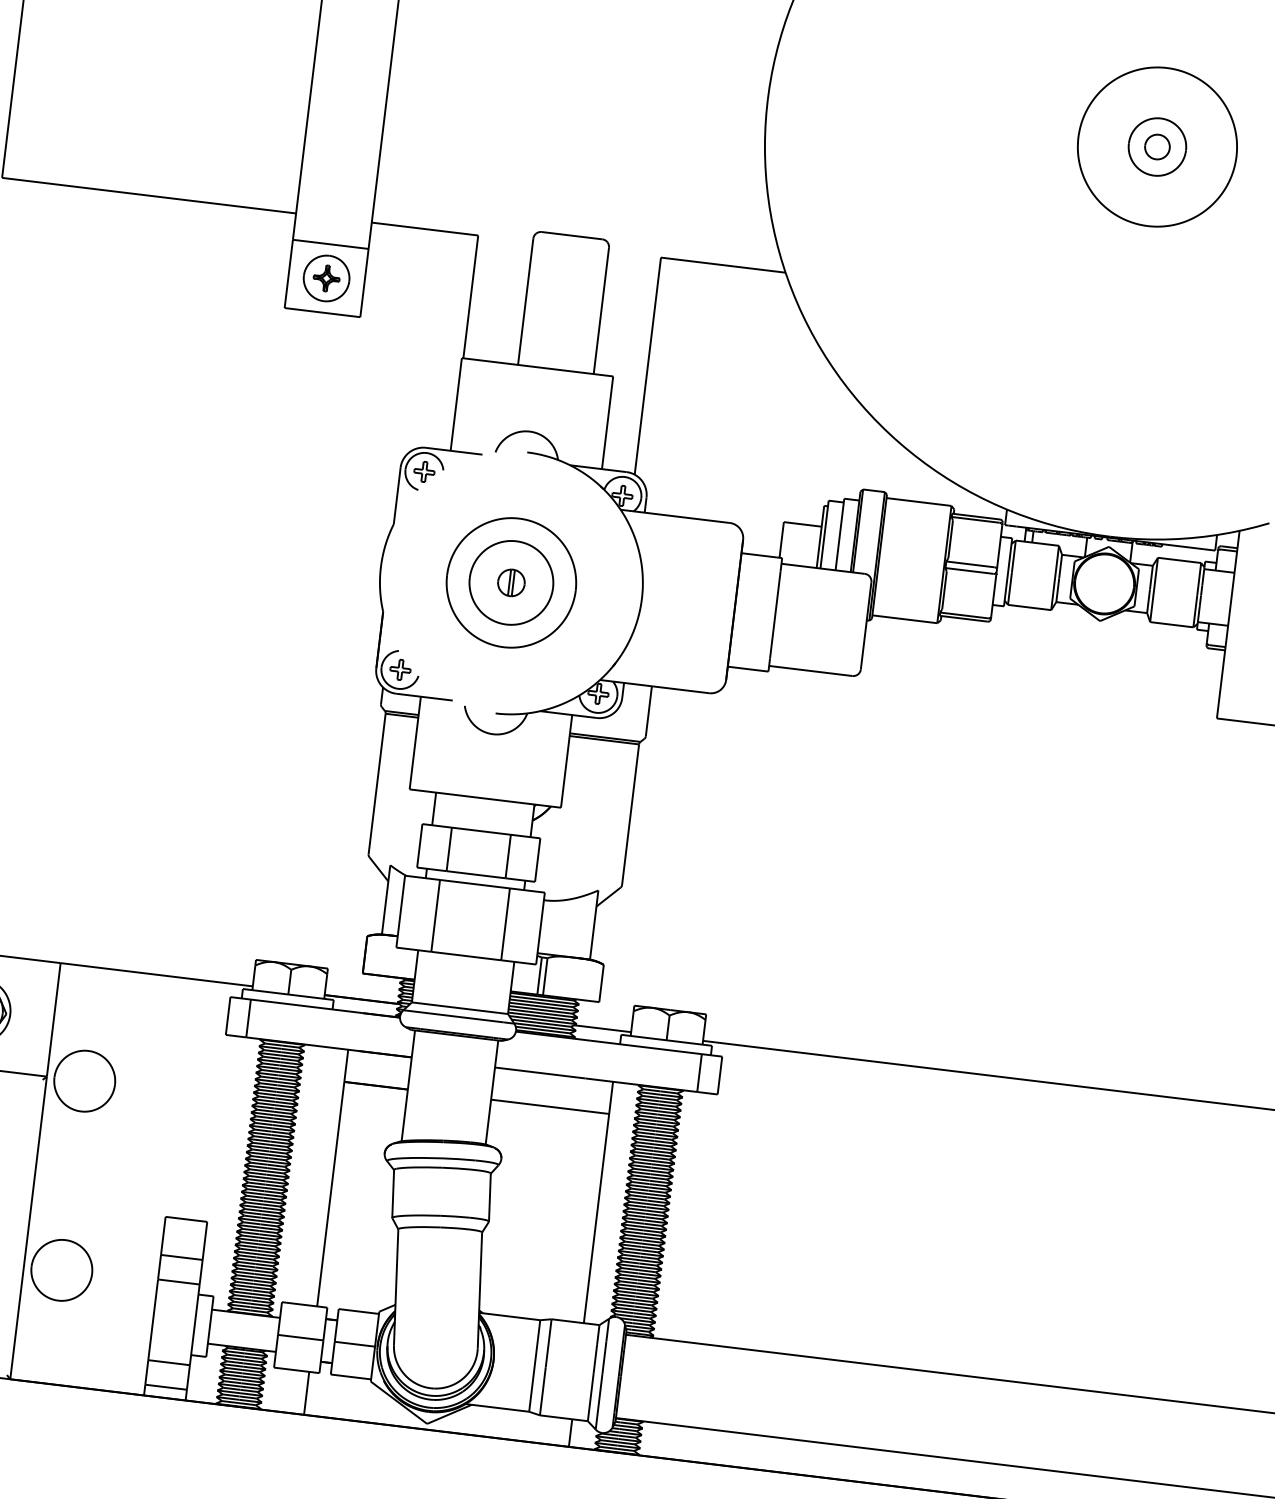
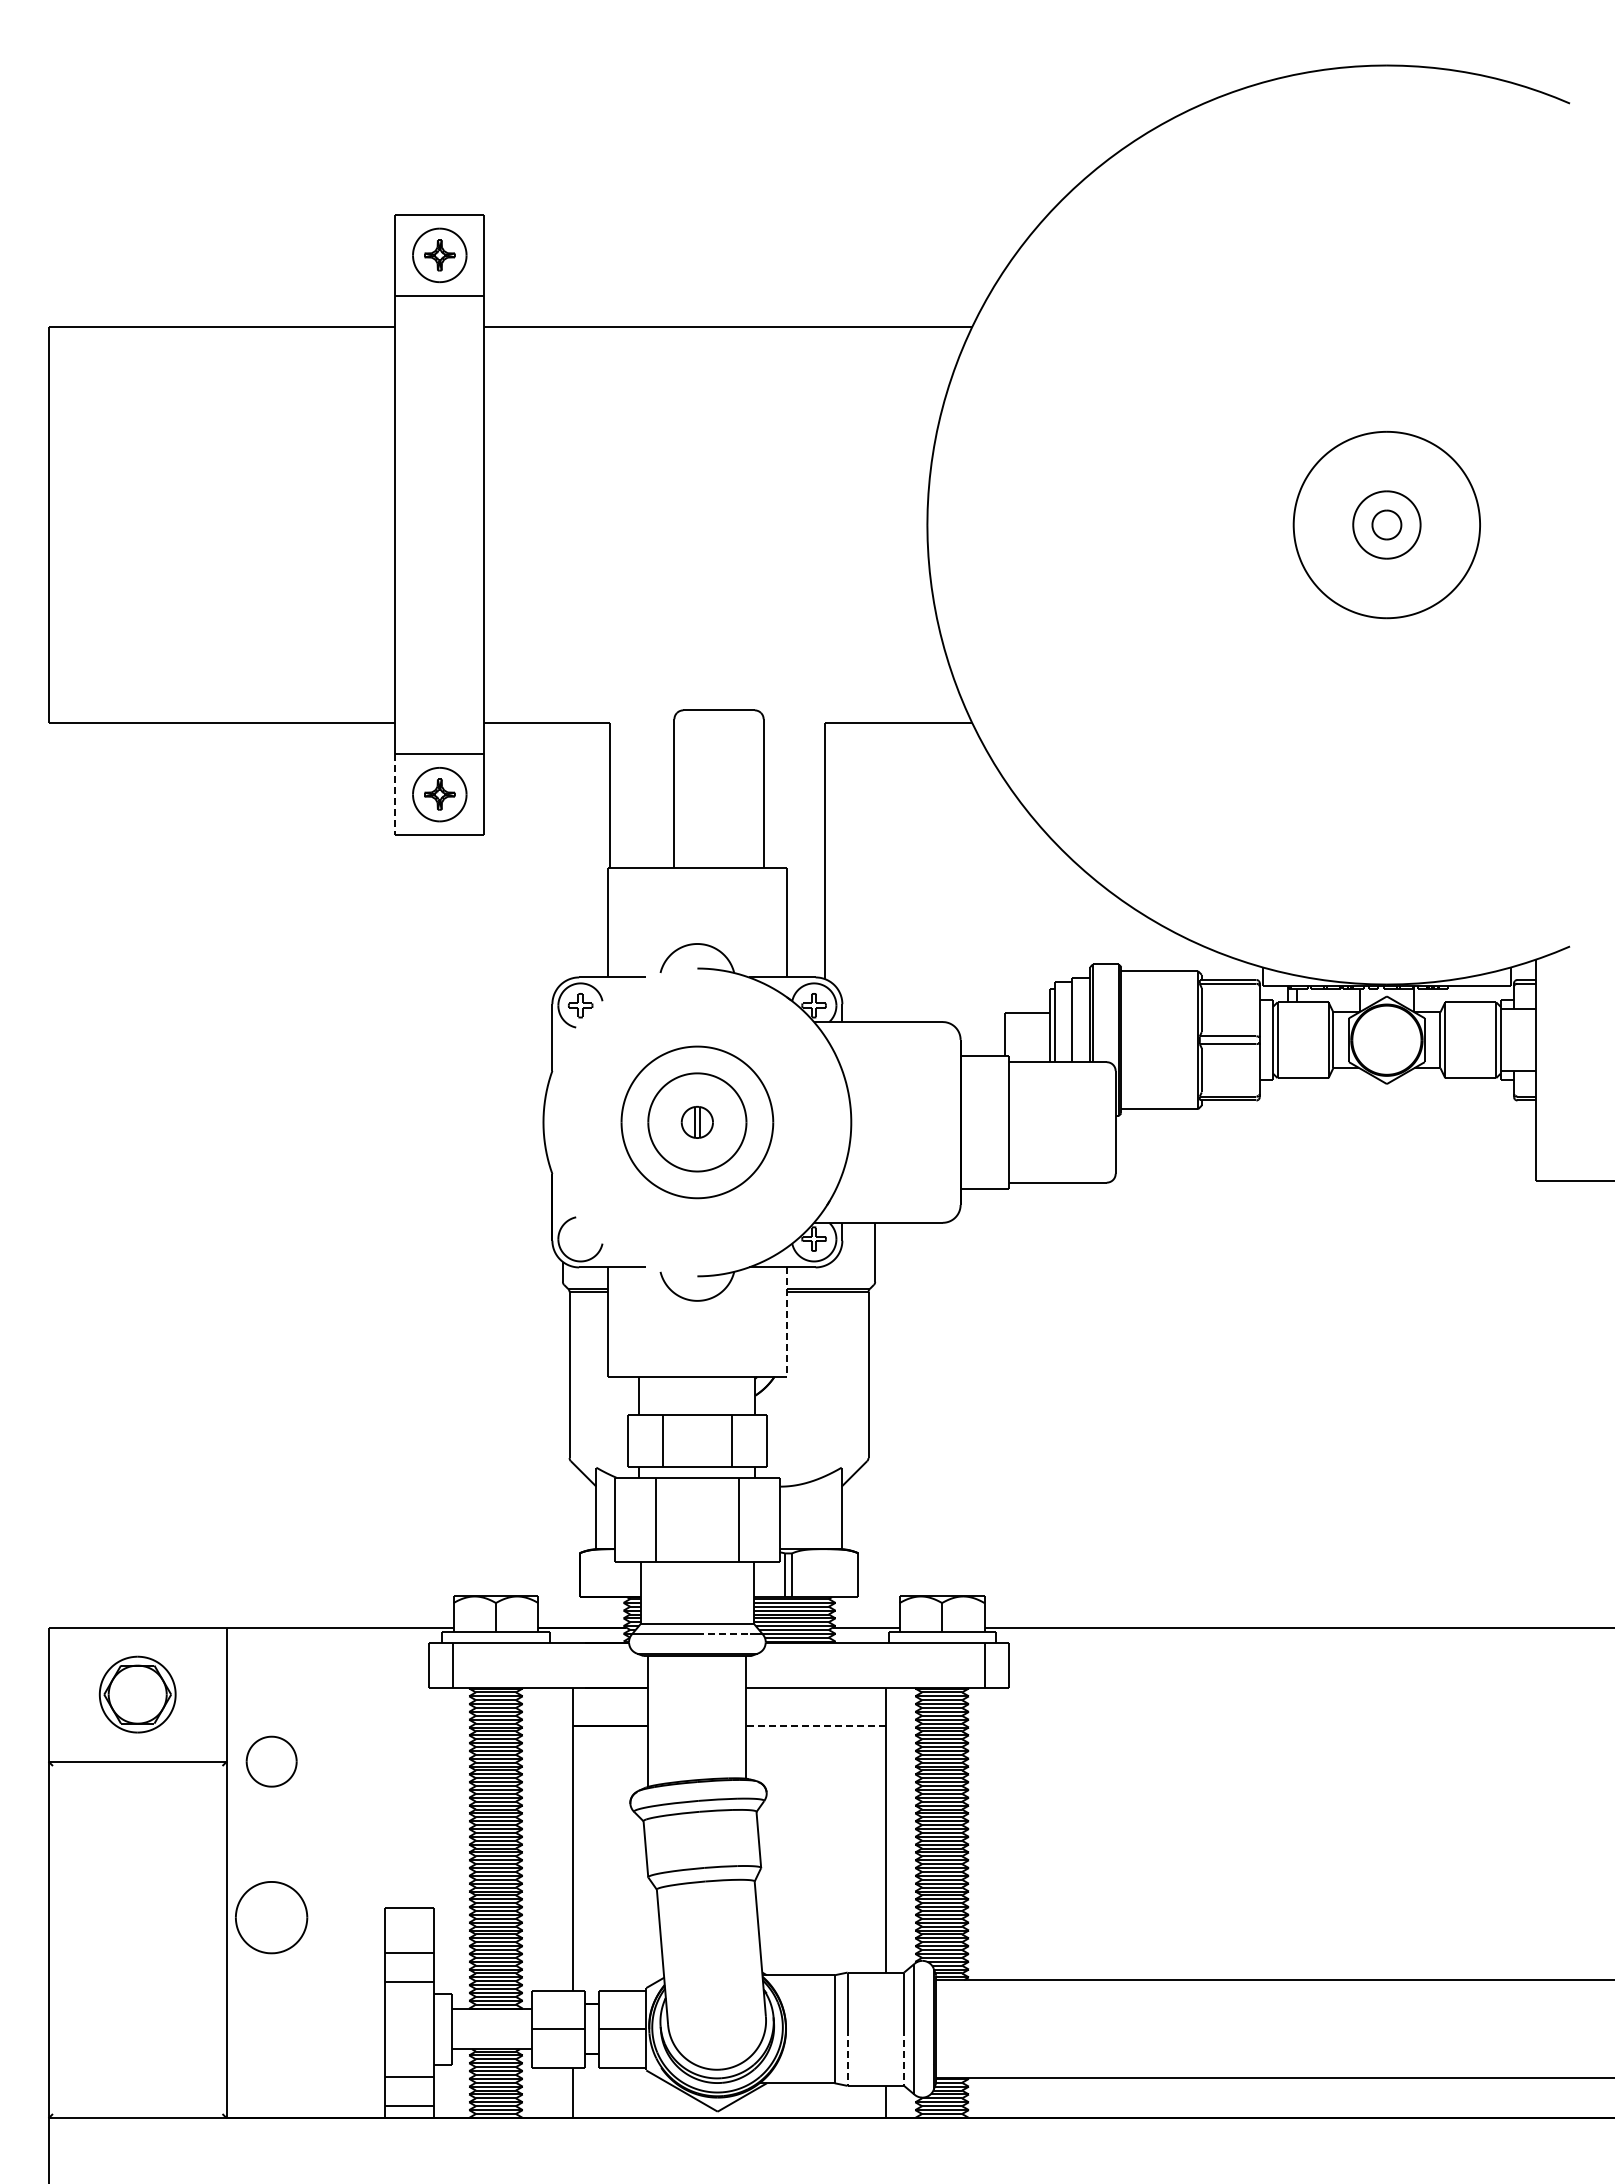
line: (288, 274) -> (395, 795), solid -> dashed
part: (400, 669) -> (580, 1238), removed
line: (566, 761) -> (786, 1322), solid -> dashed
line: (481, 1019) -> (724, 1634), solid -> dashed
part: (84, 1081) -> (271, 1761), size x0.7
line: (550, 1106) -> (816, 1725), solid -> dashed
part: (61, 1270) -> (271, 1917), moved
line: (542, 1392) -> (847, 2058), solid -> dashed
line: (591, 1397) -> (904, 2058), solid -> dashed

